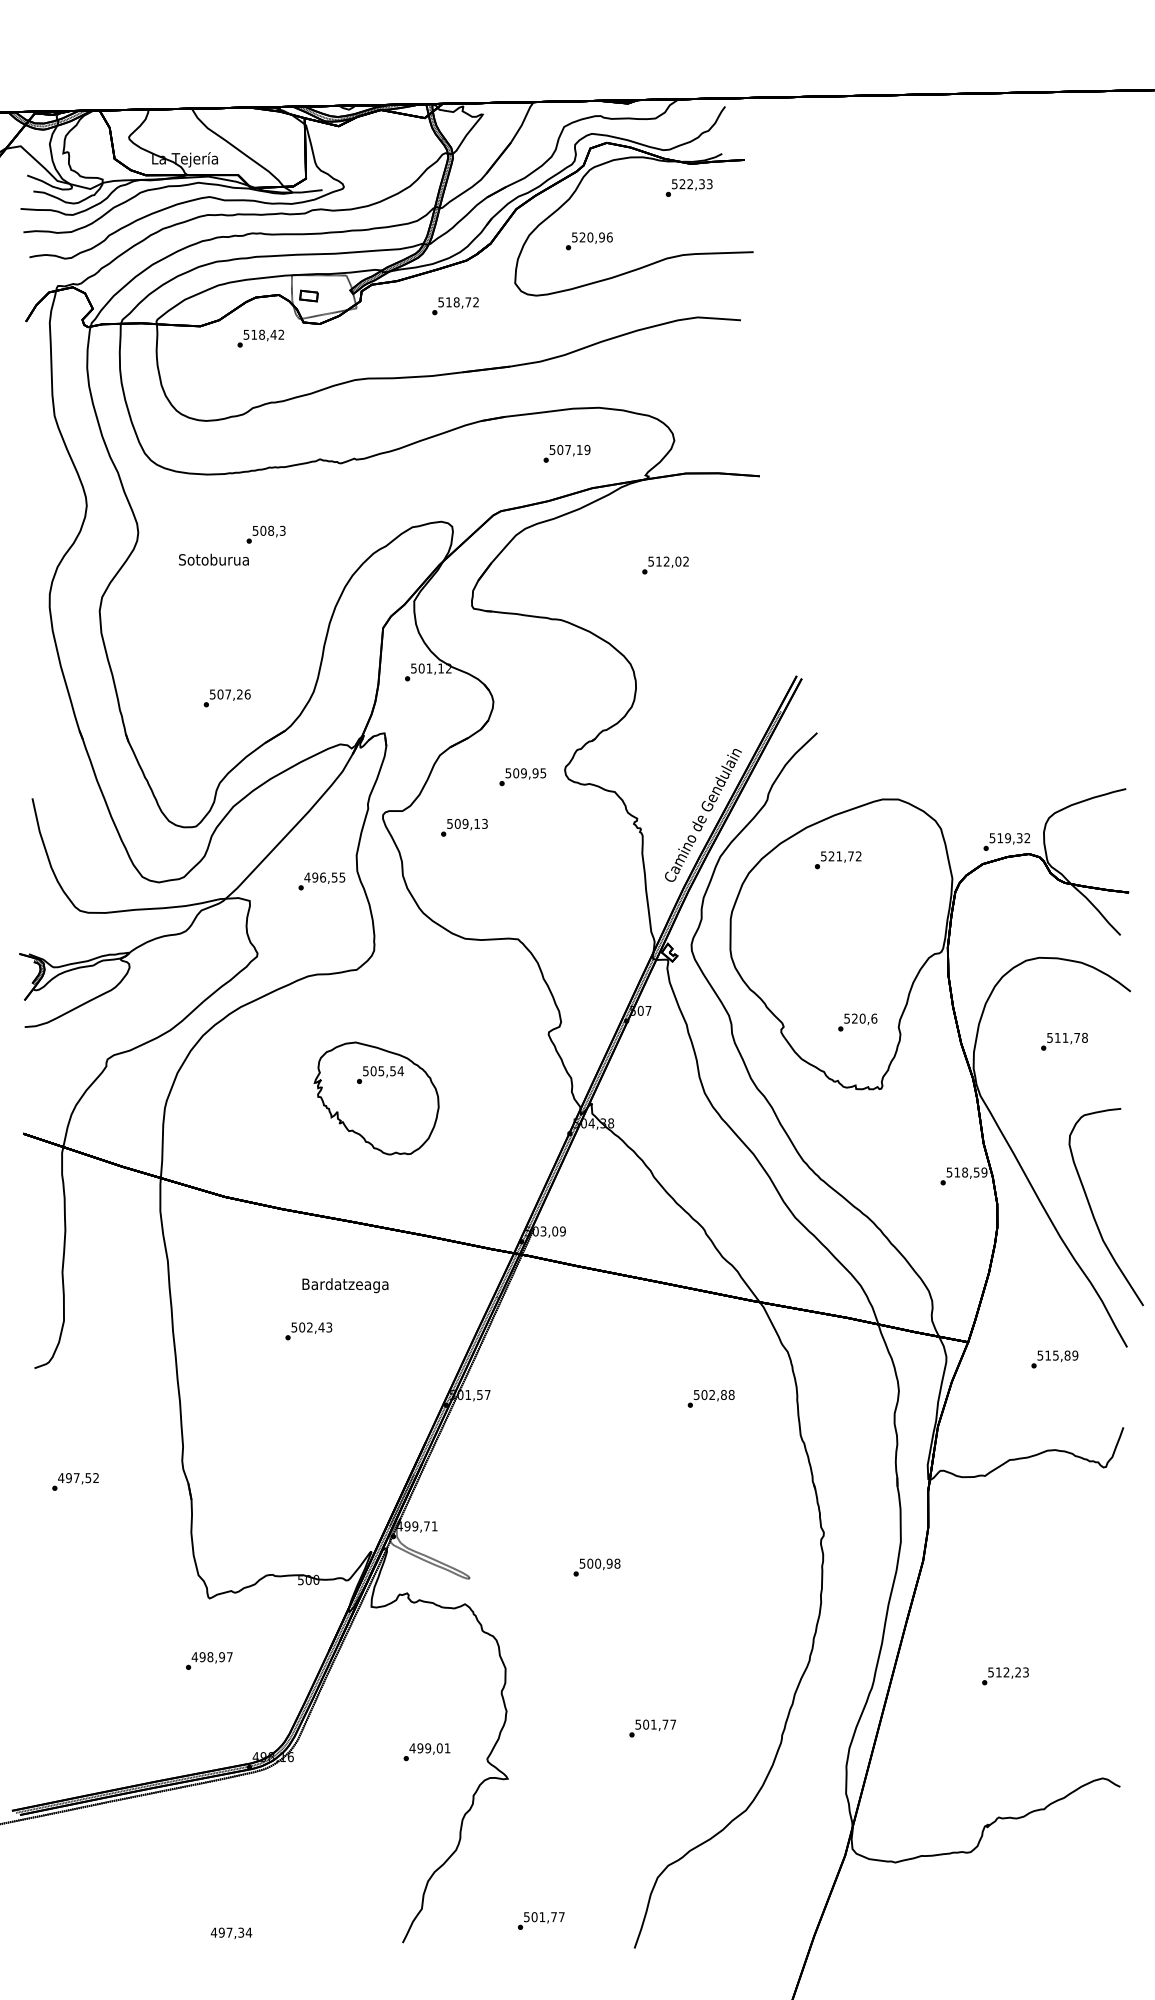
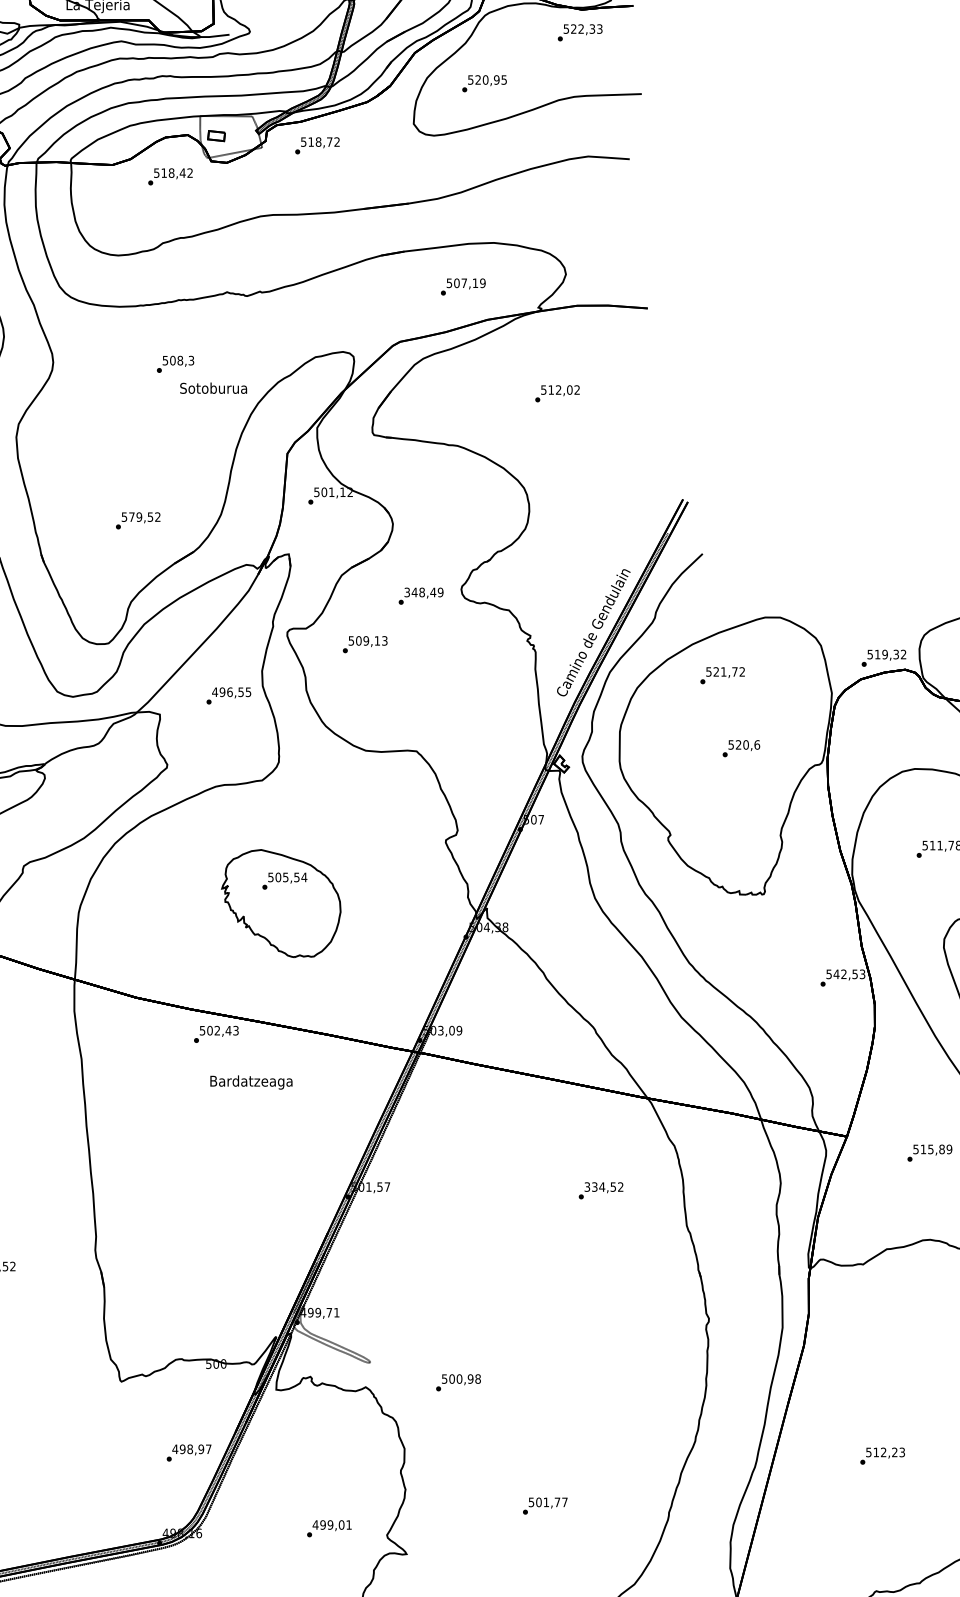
text: (609, 237) -> (503, 80), 520,96 -> 520,95
text: (455, 306) -> (317, 146), moved
text: (213, 559) -> (213, 388), moved
text: (233, 694) -> (144, 517), 507,26 -> 579,52
text: (525, 773) -> (423, 592), 509,95 -> 348,49
text: (857, 1022) -> (741, 748), moved
text: (970, 1172) -> (849, 974), 518,59 -> 542,53
text: (308, 1331) -> (216, 1034), moved
text: (714, 1395) -> (604, 1187), 502,88 -> 334,52
text: (596, 1567) -> (458, 1382), moved
text: (209, 1660) -> (189, 1452), moved

